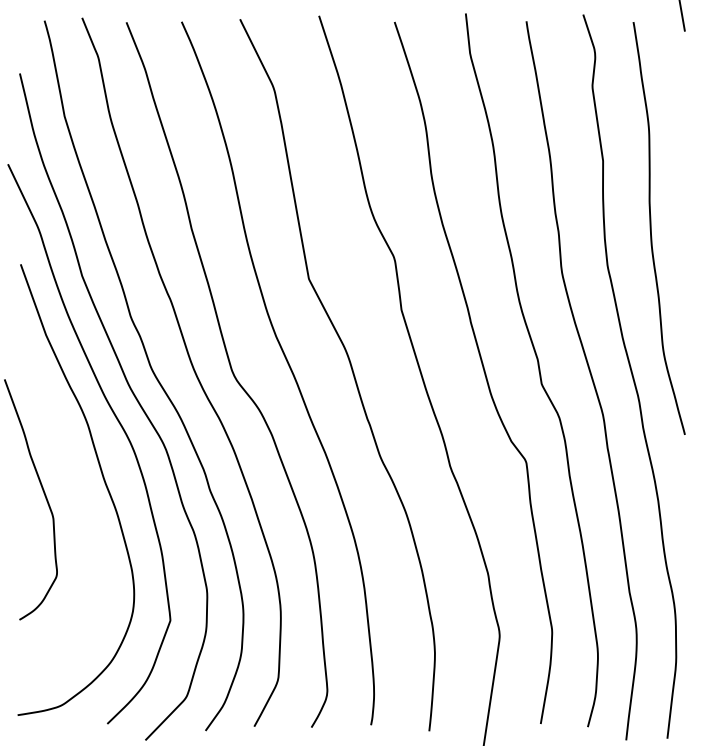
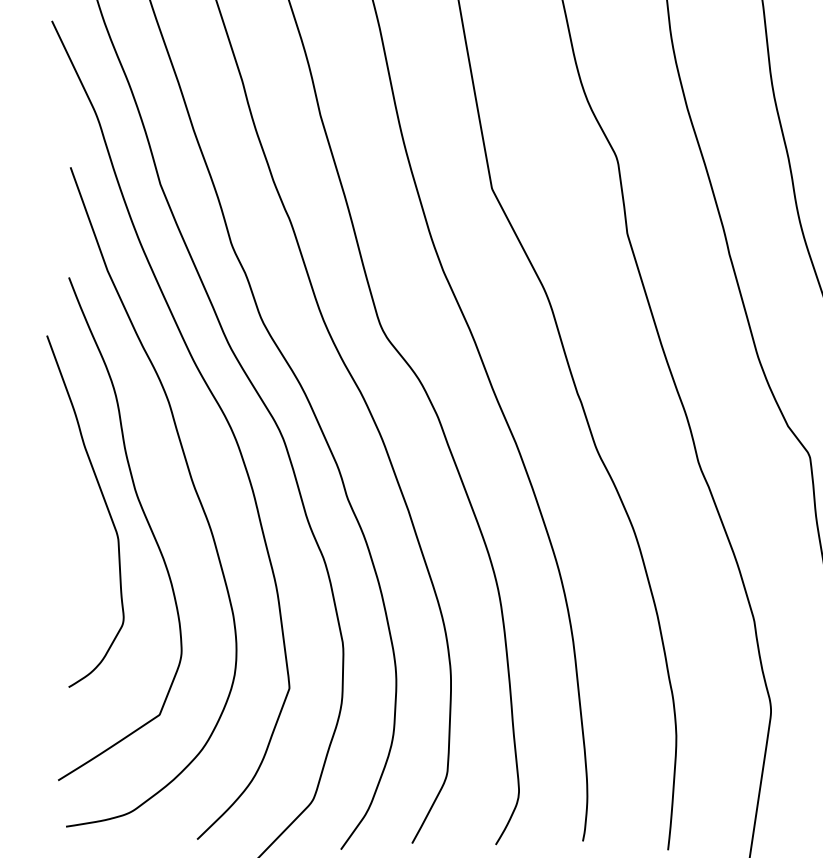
curve: (70, 502) -> (143, 515), added

